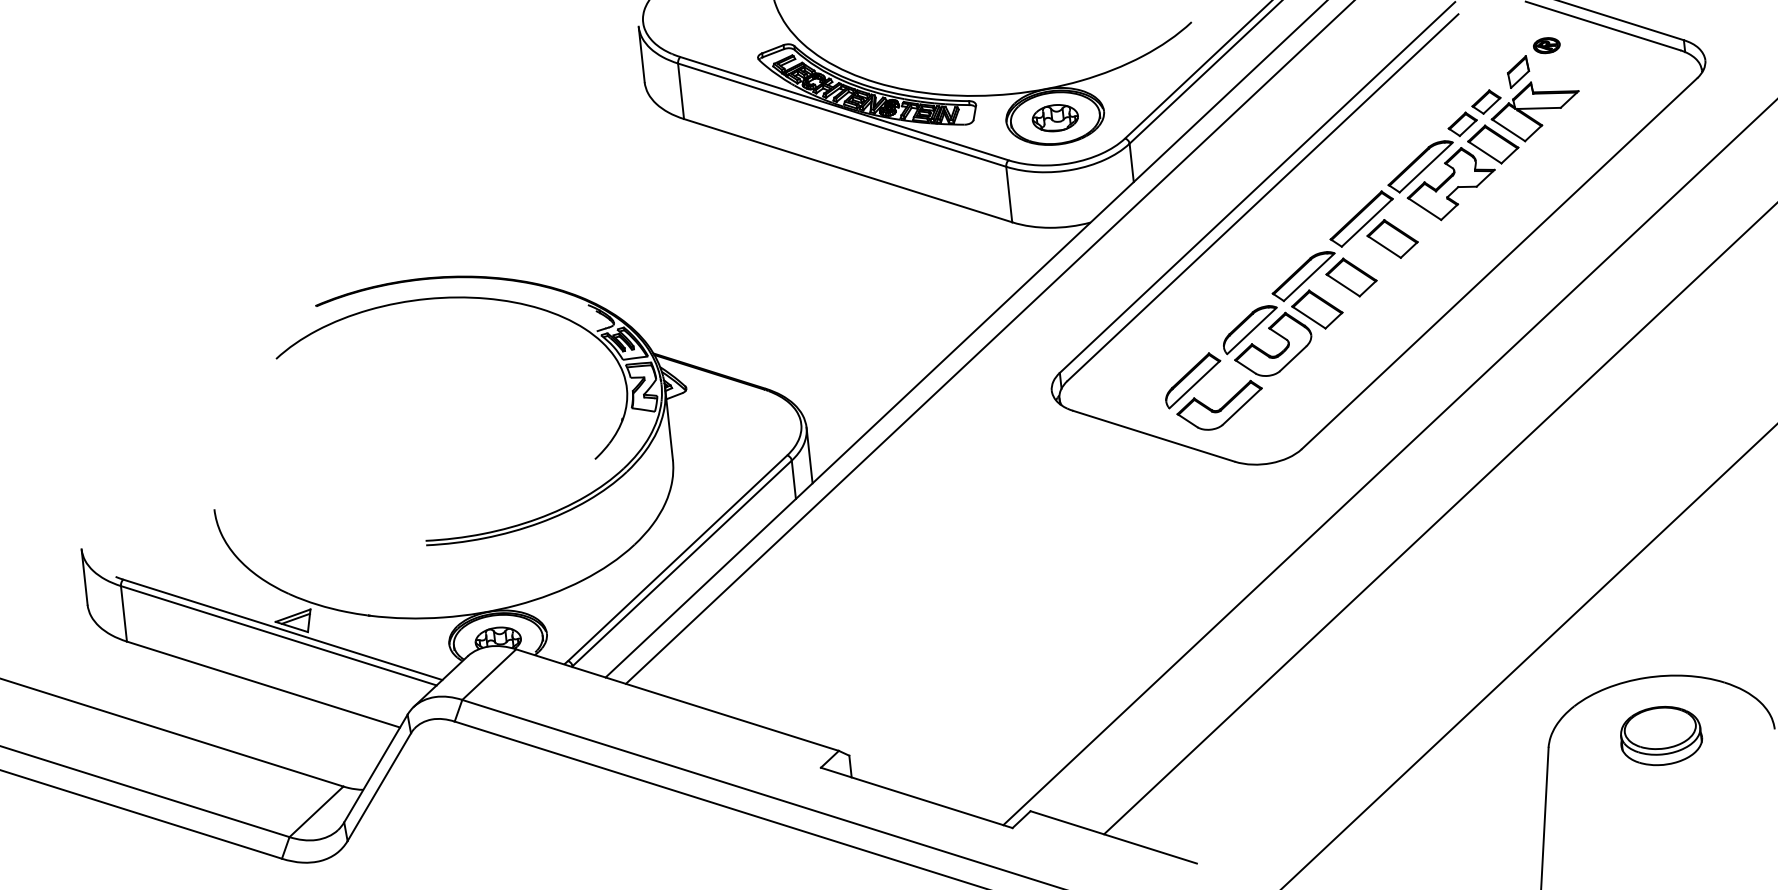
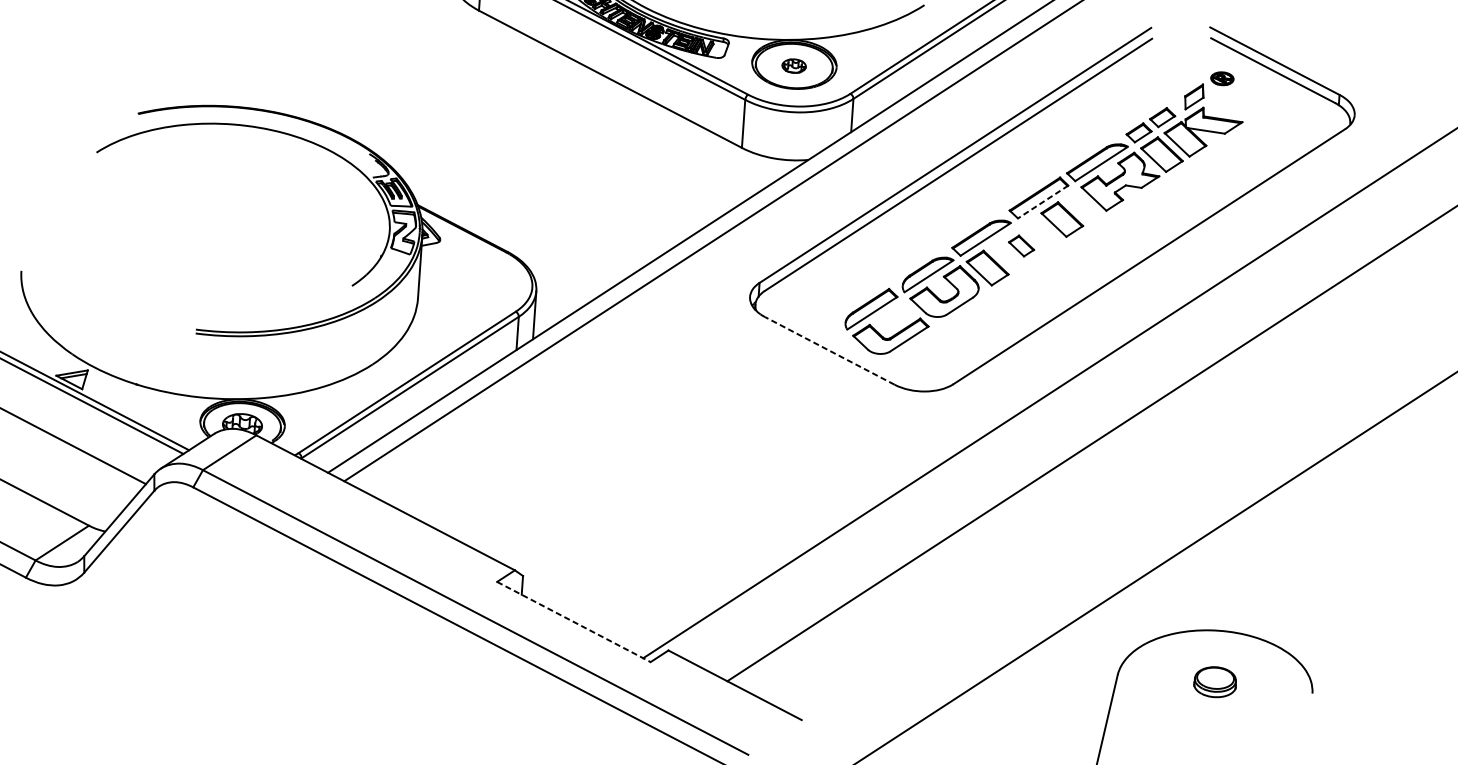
part: (1054, 118) -> (793, 66), size x0.6
line: (1367, 222) -> (1043, 201), solid -> dashed
part: (1351, 277) -> (1021, 246), size x0.6
line: (1153, 436) -> (829, 351), solid -> dashed
part: (1661, 736) -> (1215, 682), size x0.6
line: (917, 798) -> (574, 622), solid -> dashed

